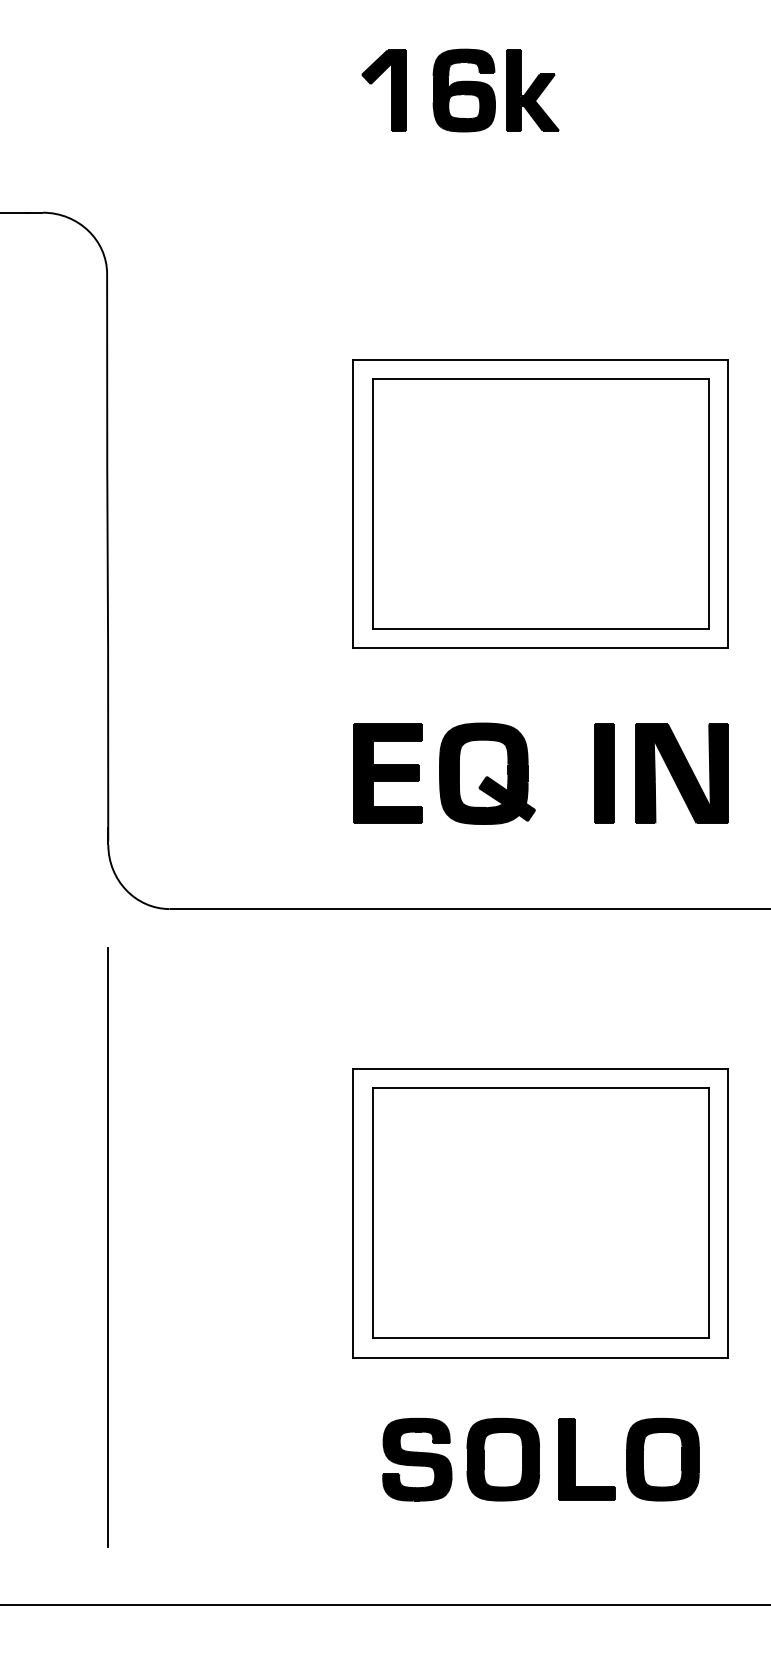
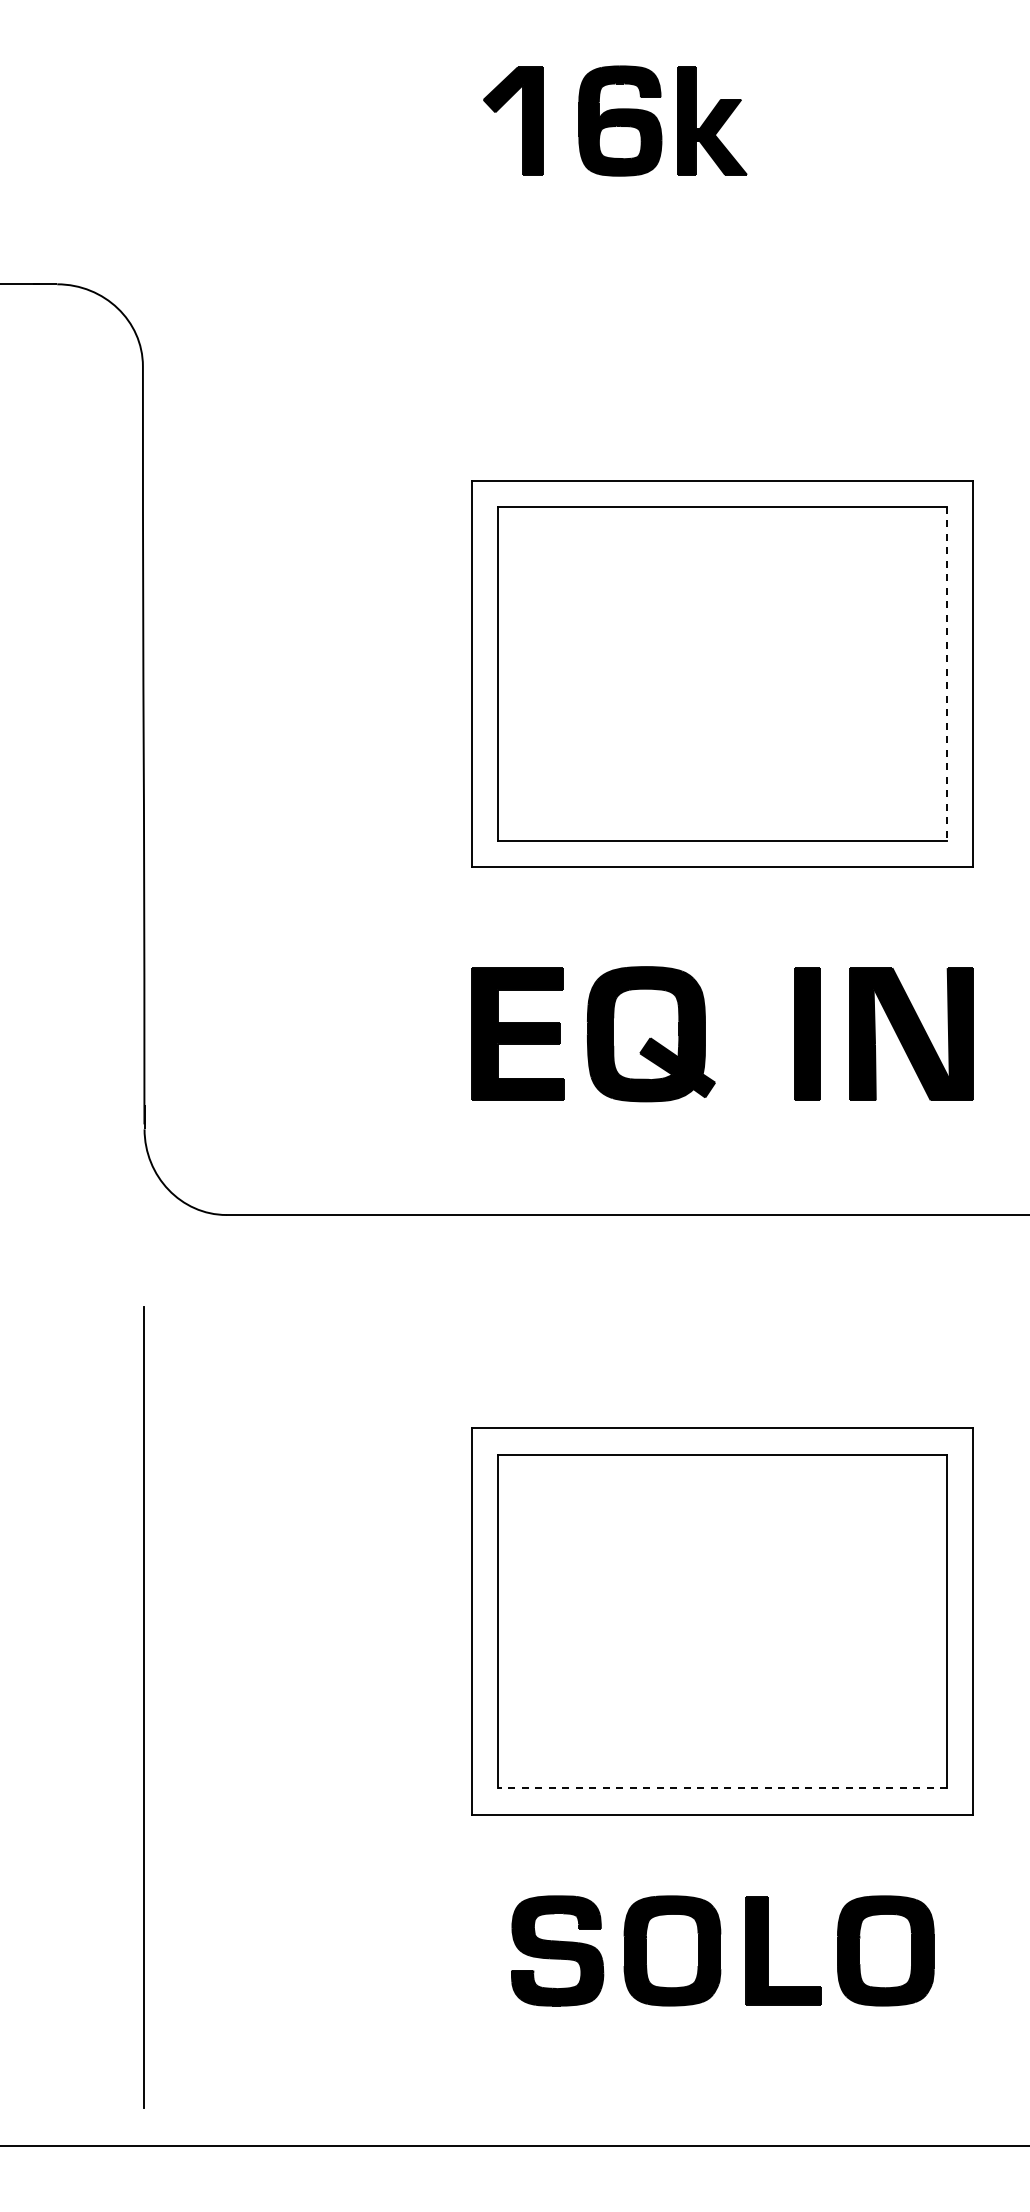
line: (709, 503) -> (947, 673), solid -> dashed
line: (107, 1247) -> (143, 1707), moved
line: (540, 1338) -> (722, 1788), solid -> dashed

